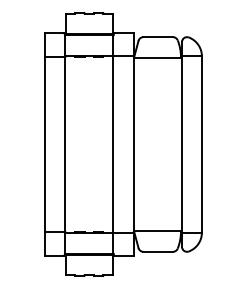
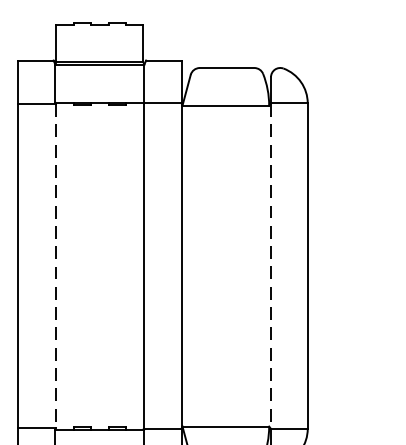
line: (65, 144) -> (55, 266), solid -> dashed
line: (181, 144) -> (270, 266), solid -> dashed

